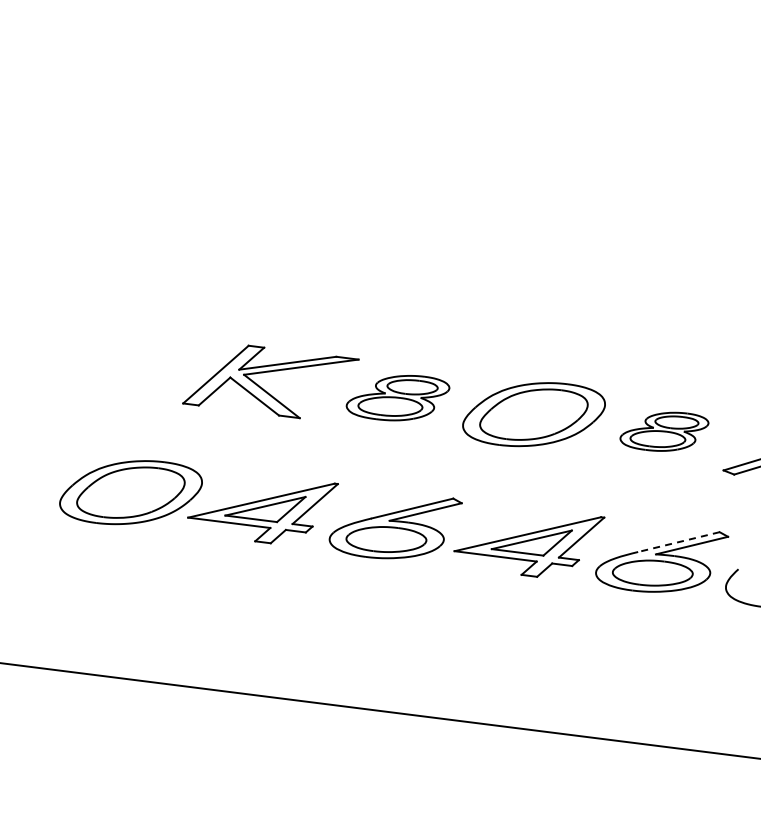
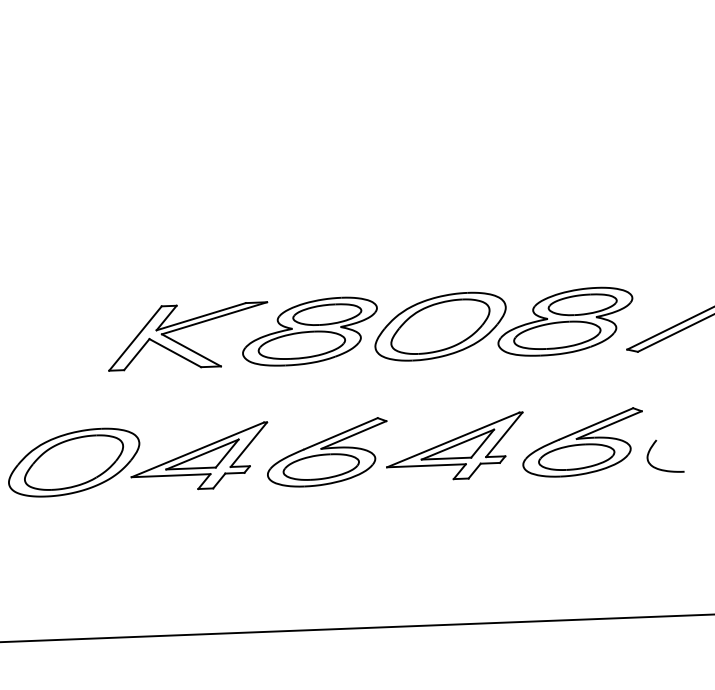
part: (397, 397) -> (309, 331), size x1.43
part: (664, 431) -> (565, 322), size x1.67
line: (678, 542) -> (596, 424), dashed -> solid

